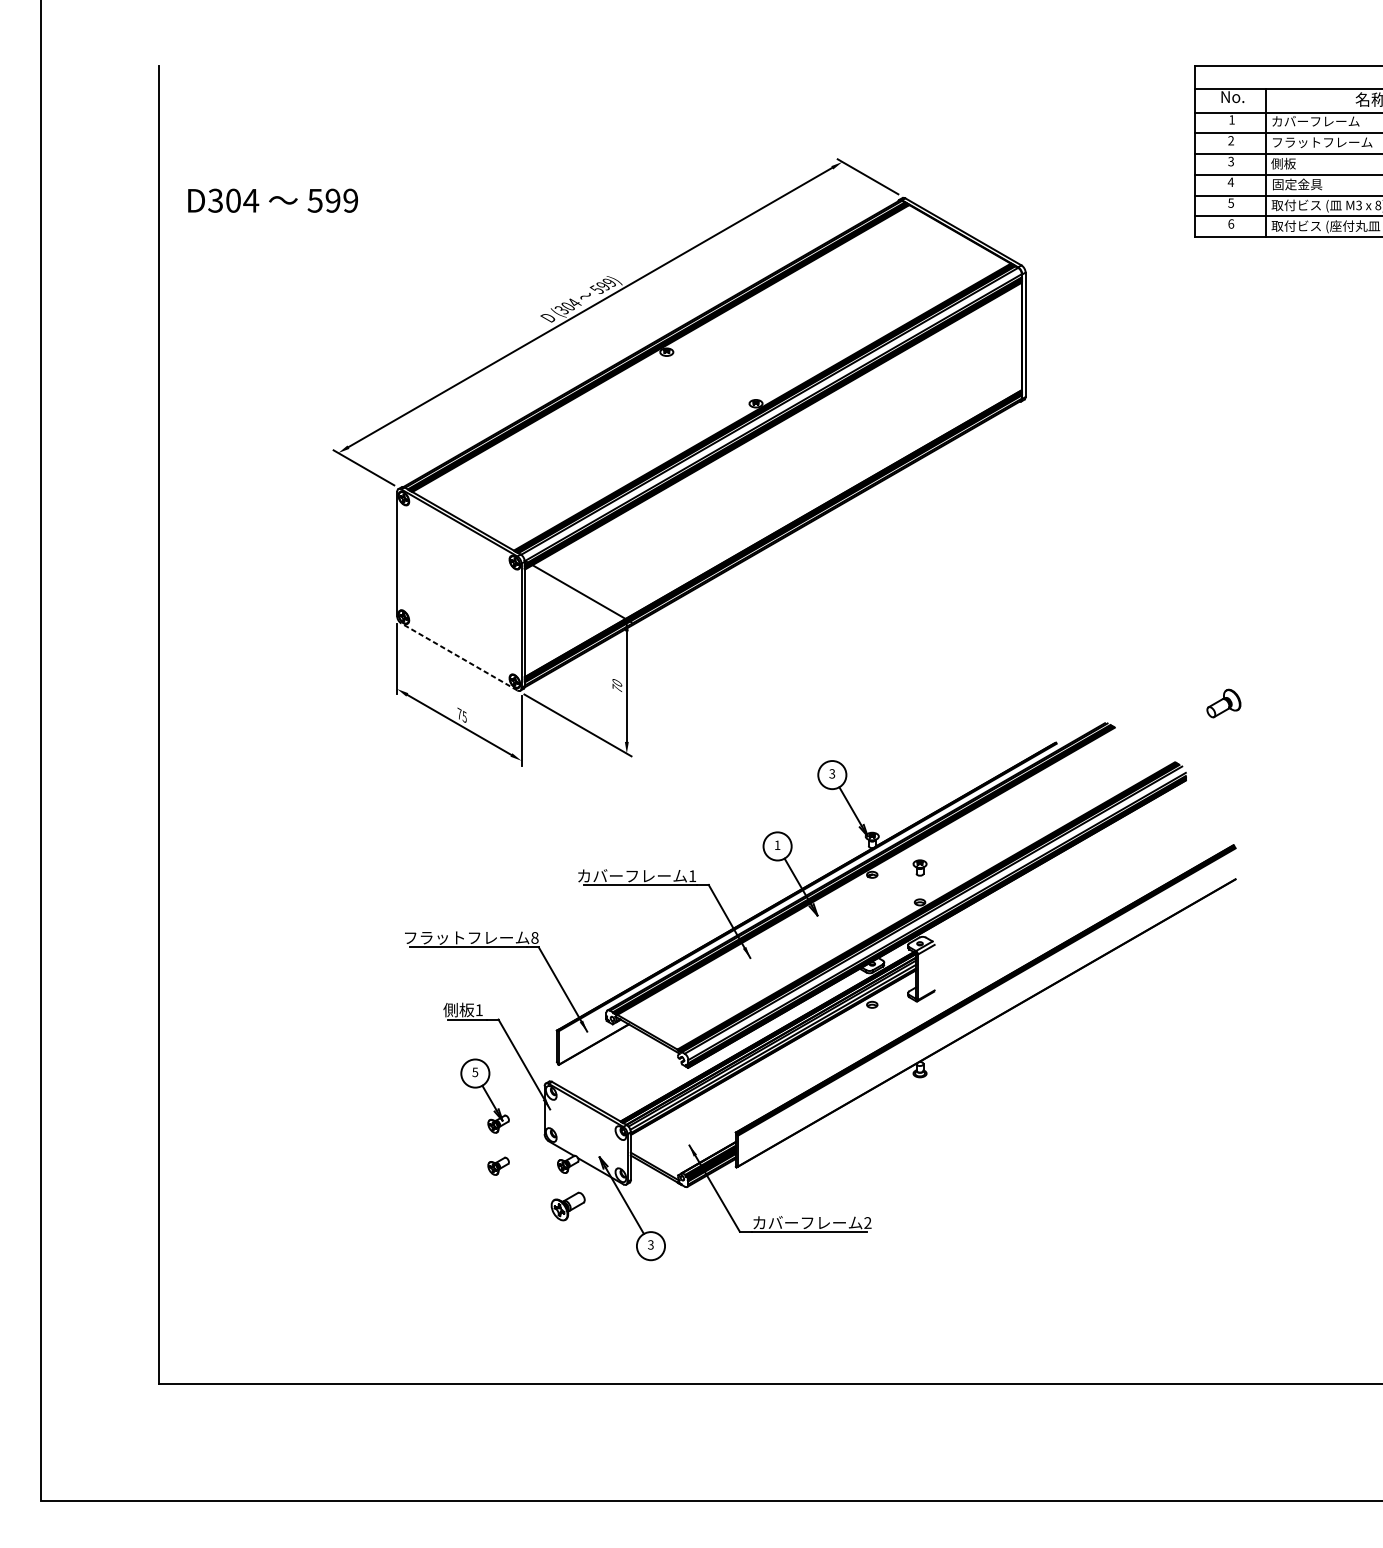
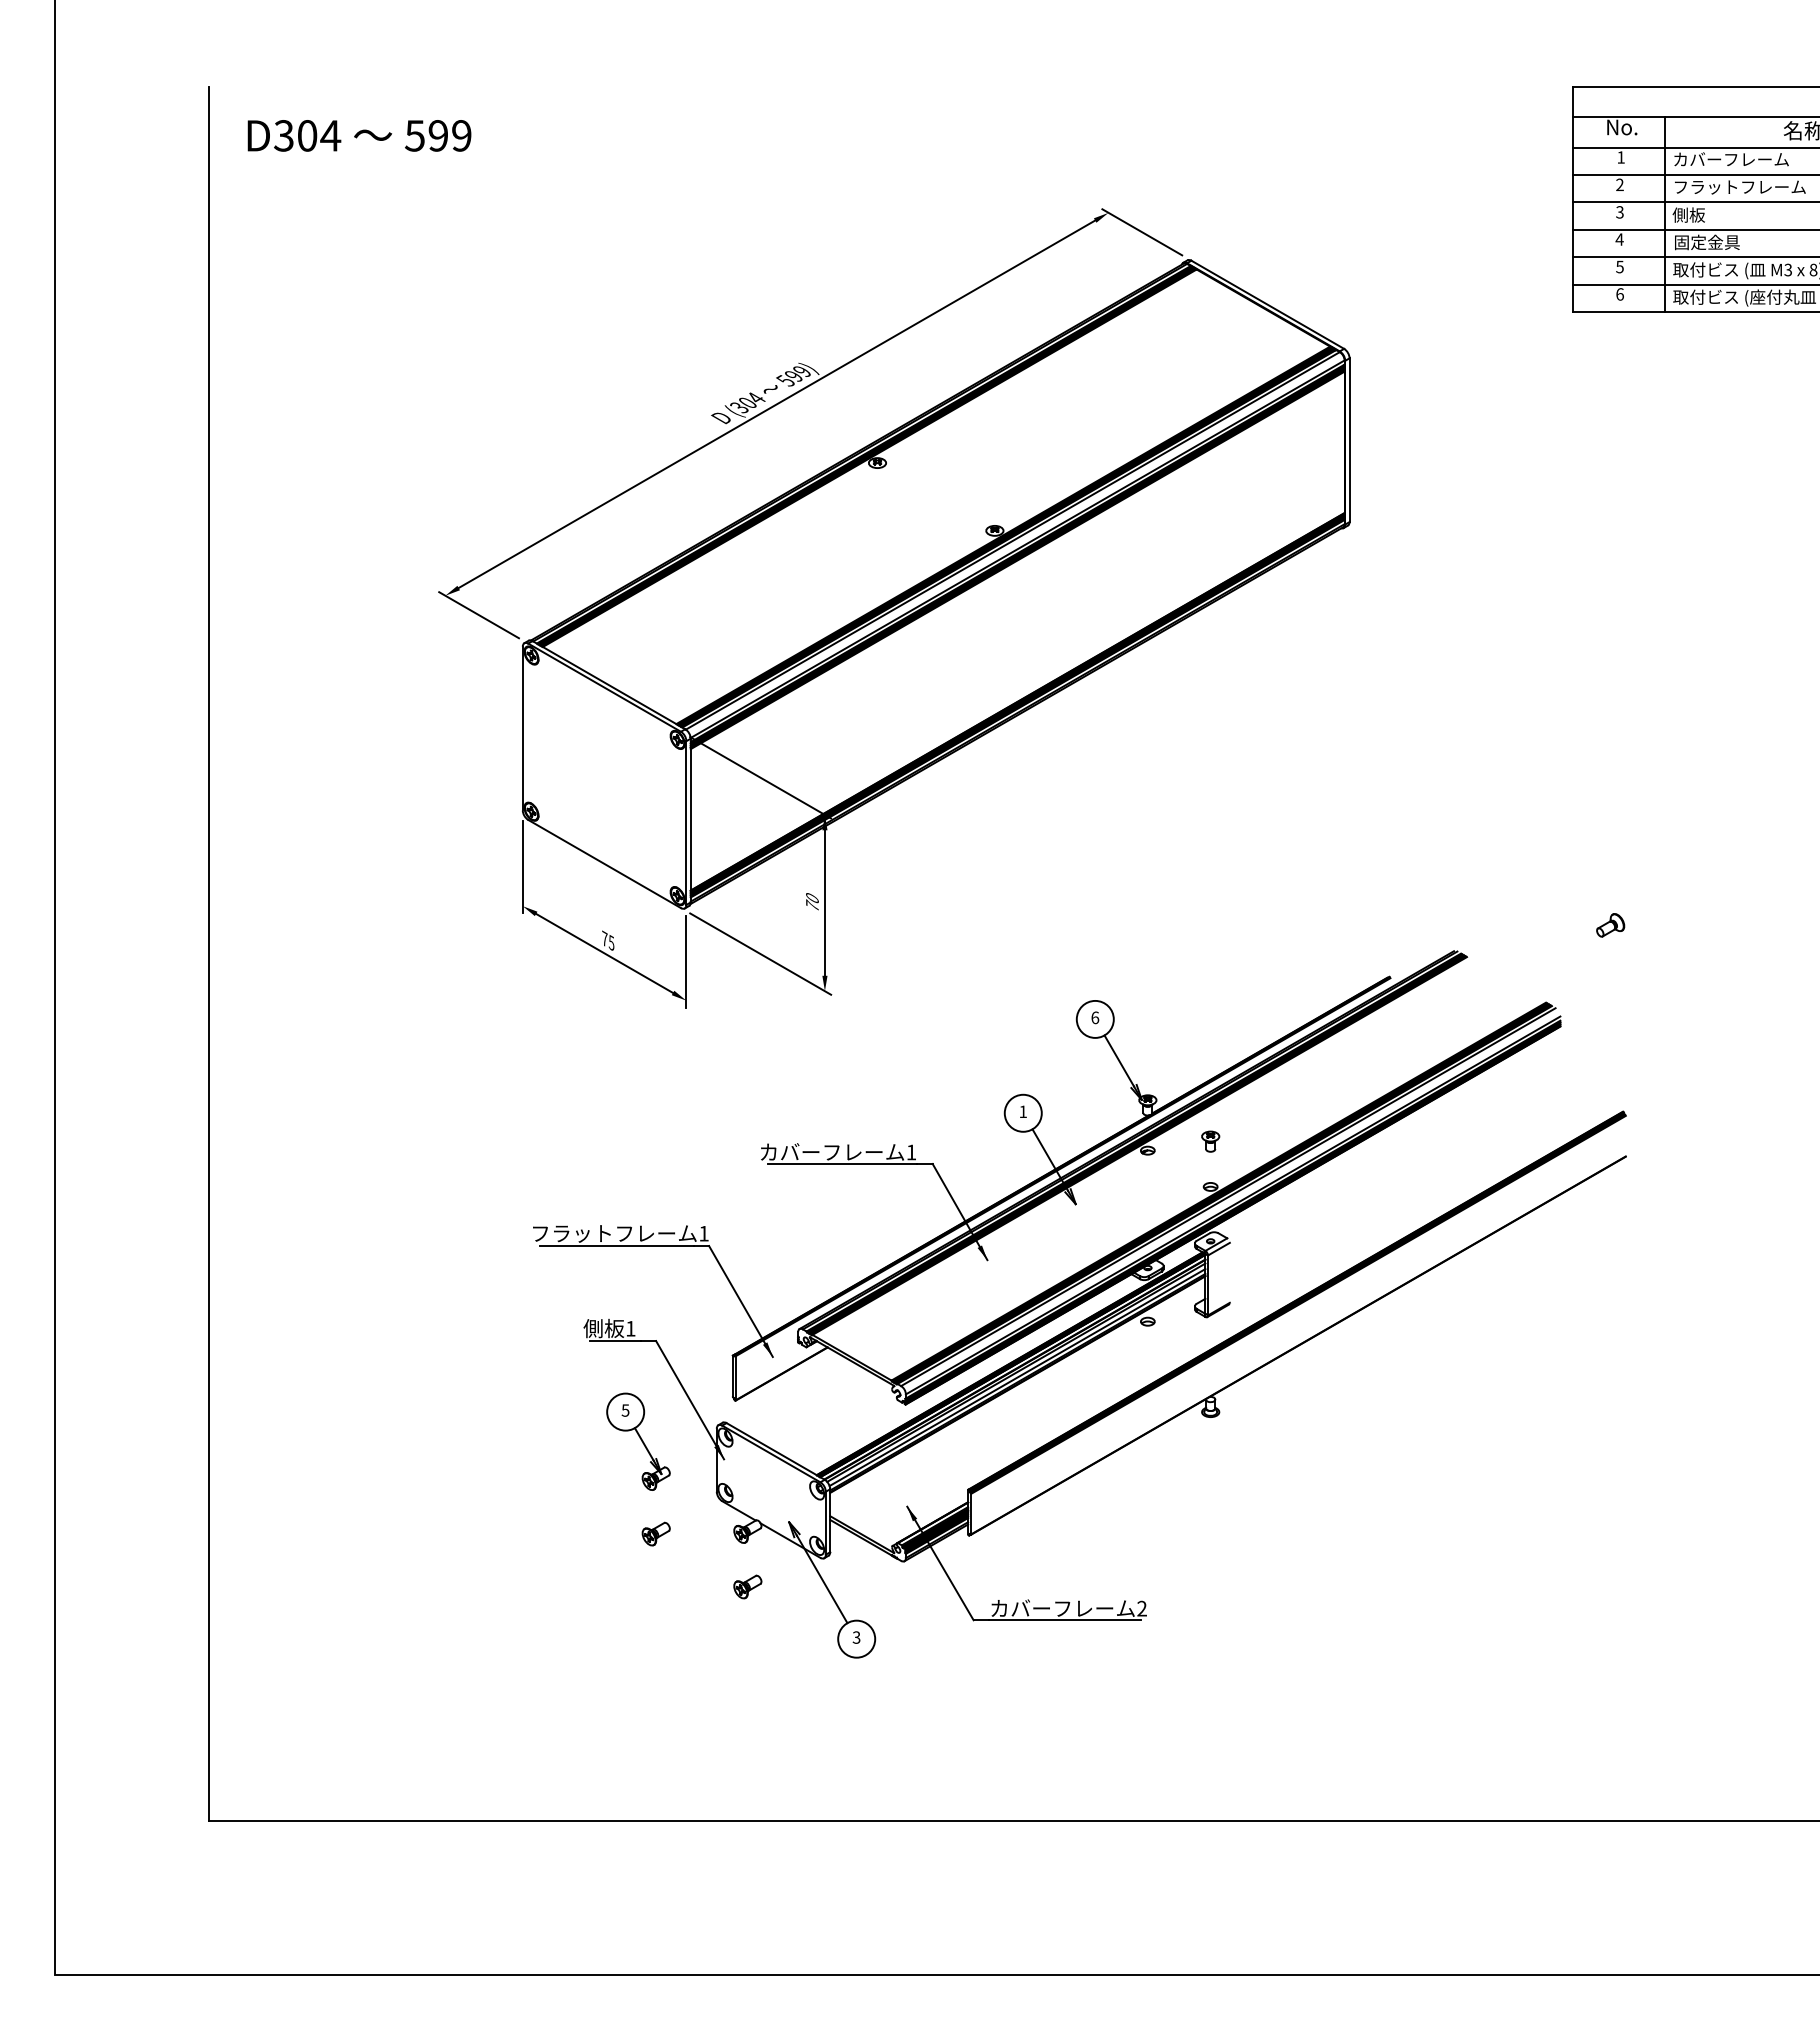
text: (273, 200) -> (359, 135), moved
line: (459, 656) -> (604, 863), dashed -> solid
part: (1223, 703) -> (1610, 925), size x0.62
text: (832, 773) -> (1095, 1017), 3 -> 6
text: (534, 937) -> (703, 1233), 8 -> 1
part: (567, 1206) -> (747, 1586), size x0.62

